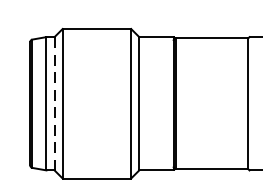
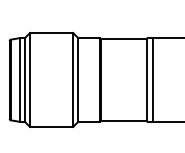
line: (257, 102) -> (152, 79), added
line: (53, 104) -> (24, 80), dashed -> solid

